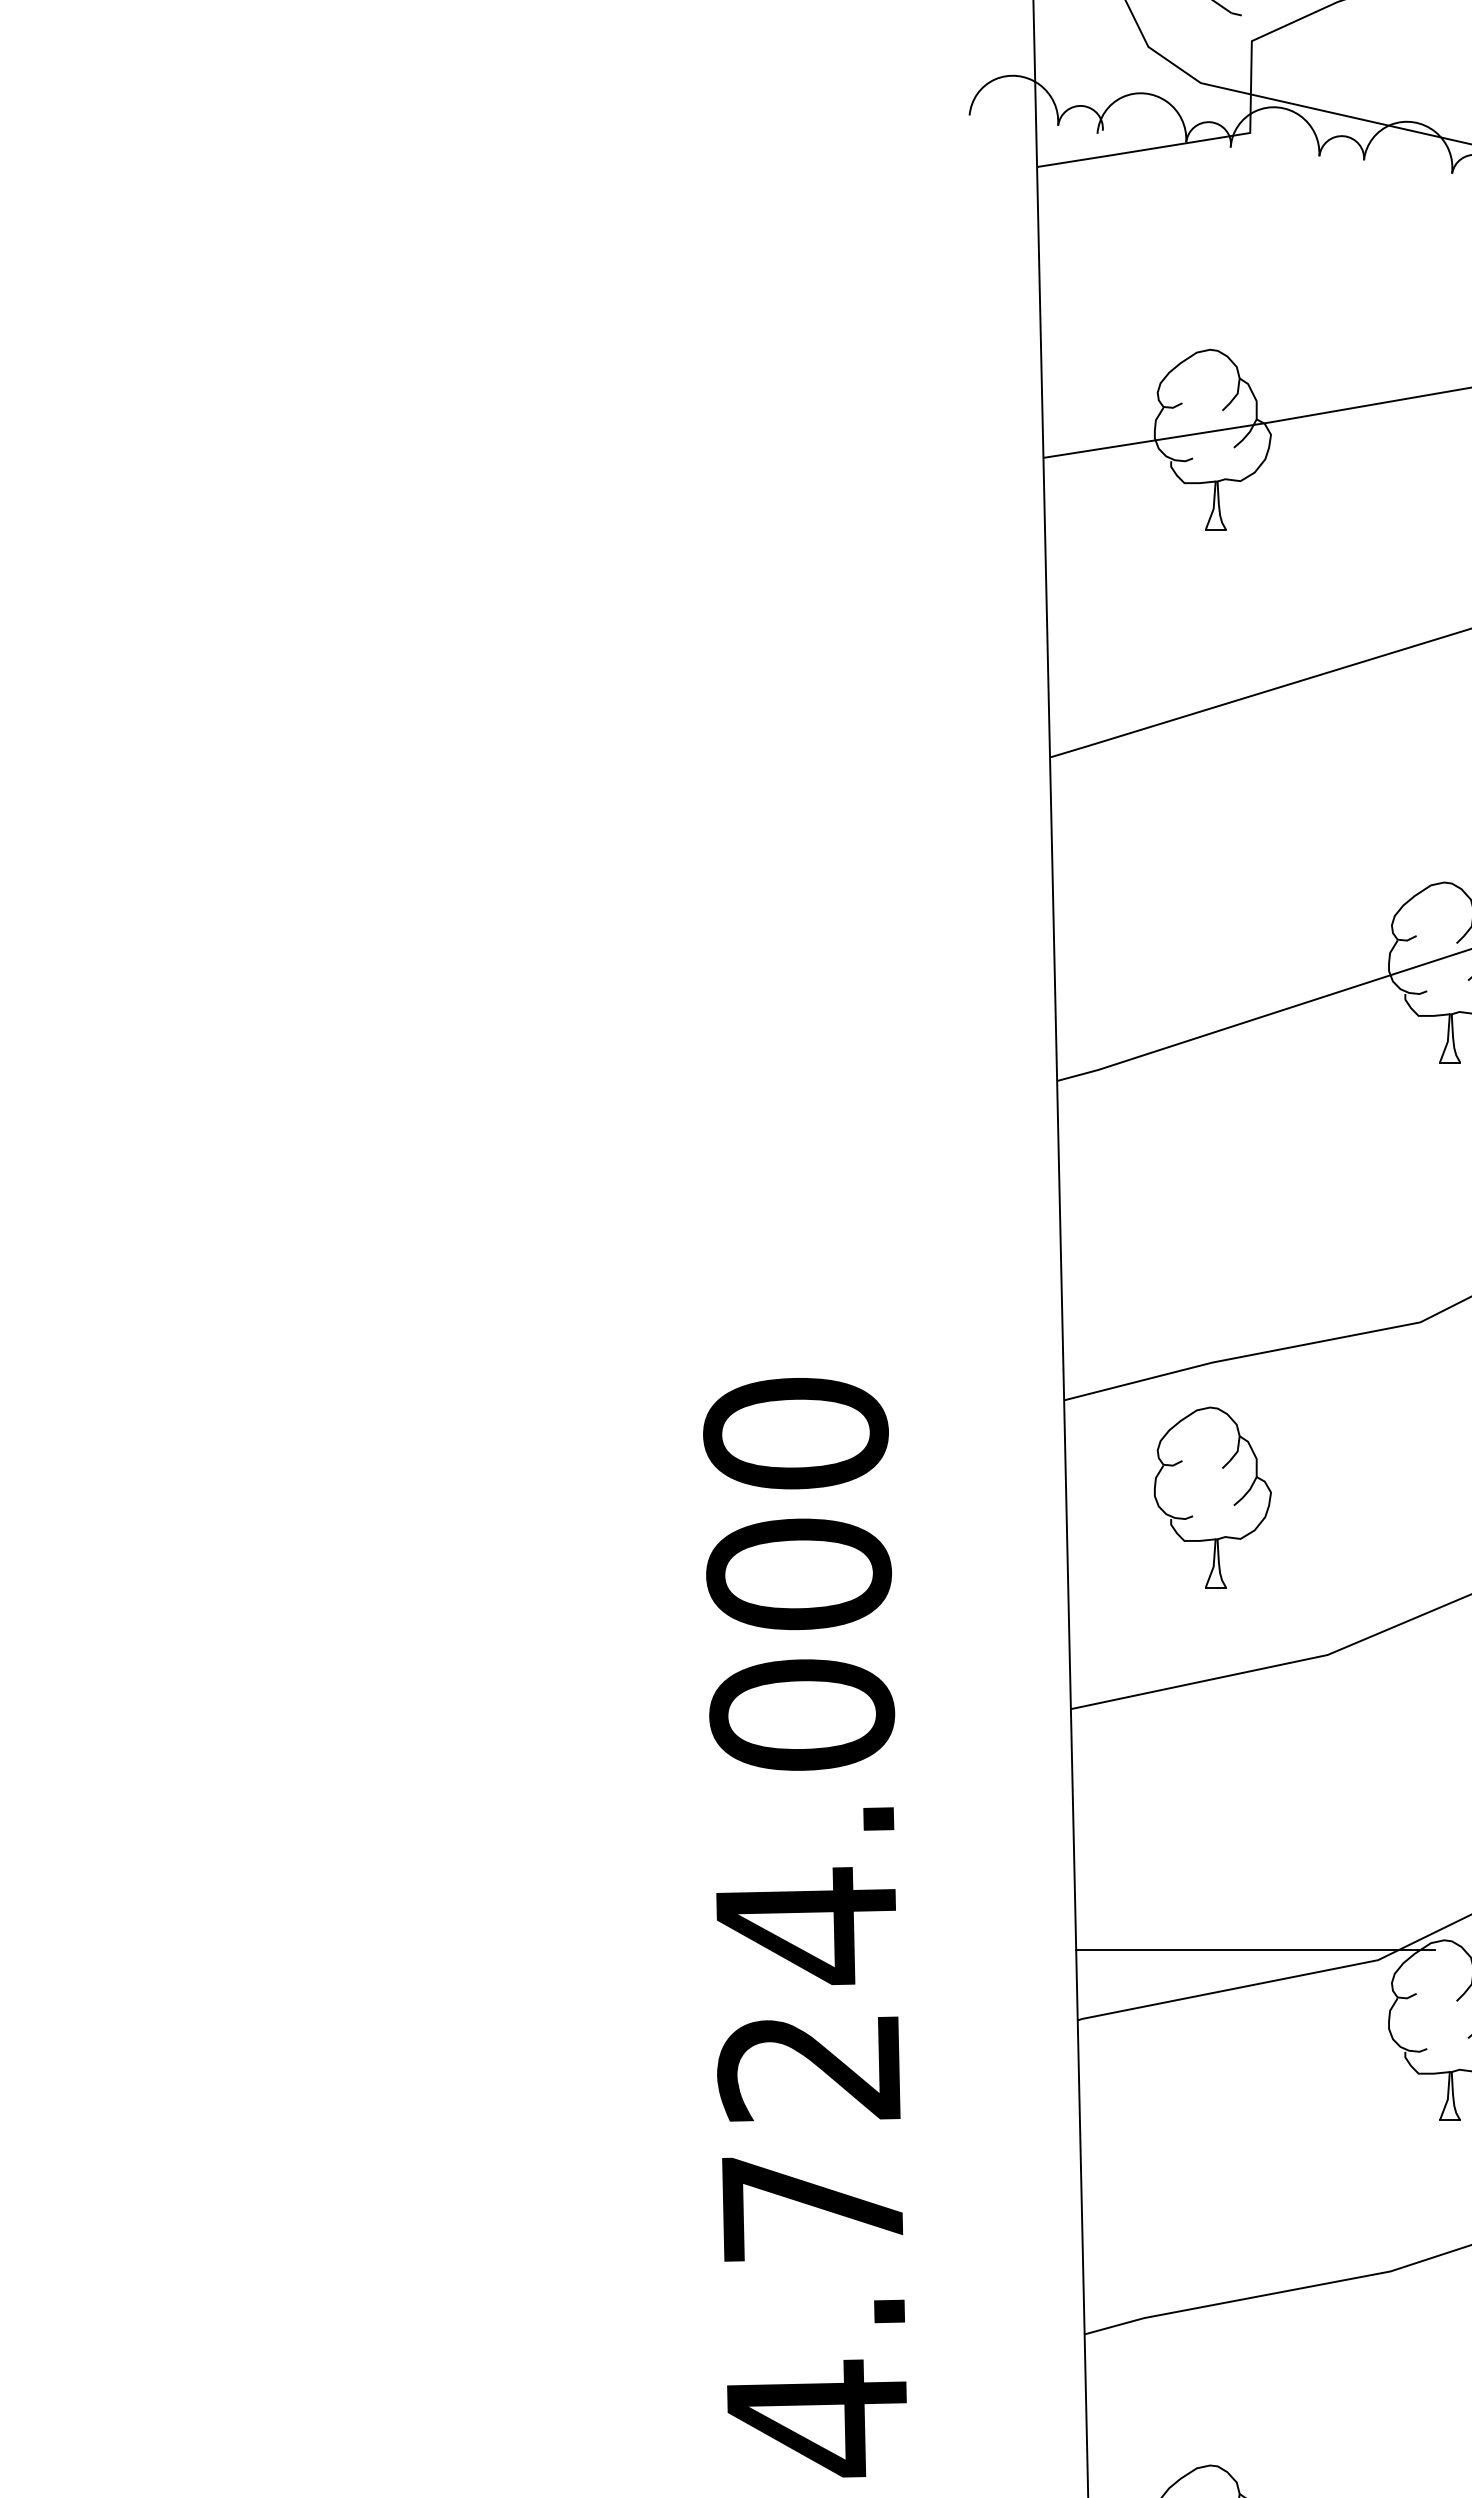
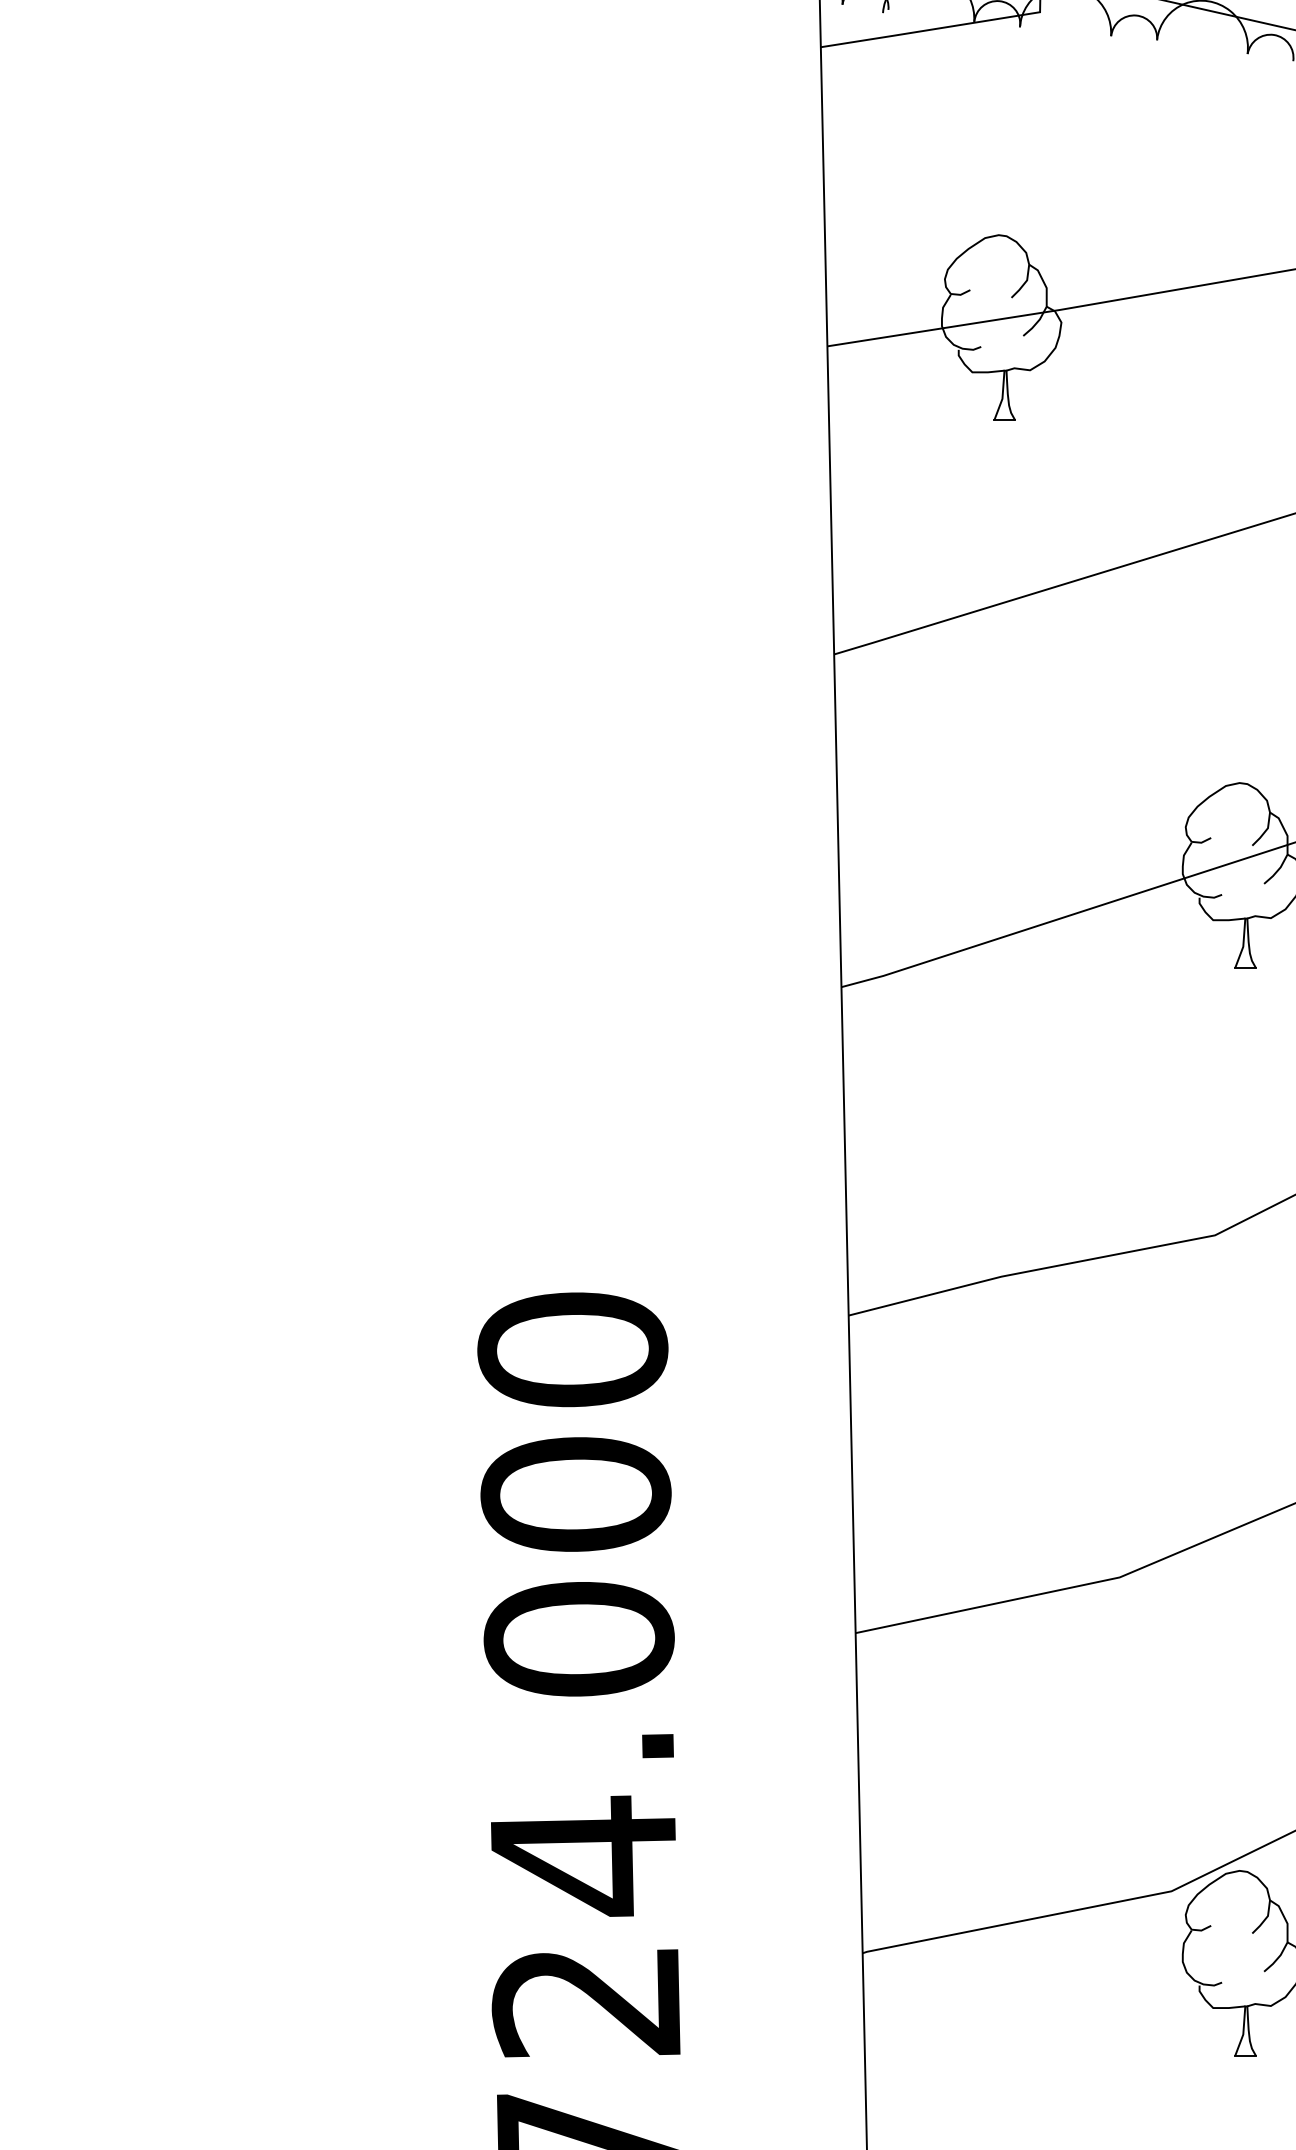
part: (1212, 1497) -> (1001, 1415), removed
line: (1255, 1949) -> (1045, 1880), removed

